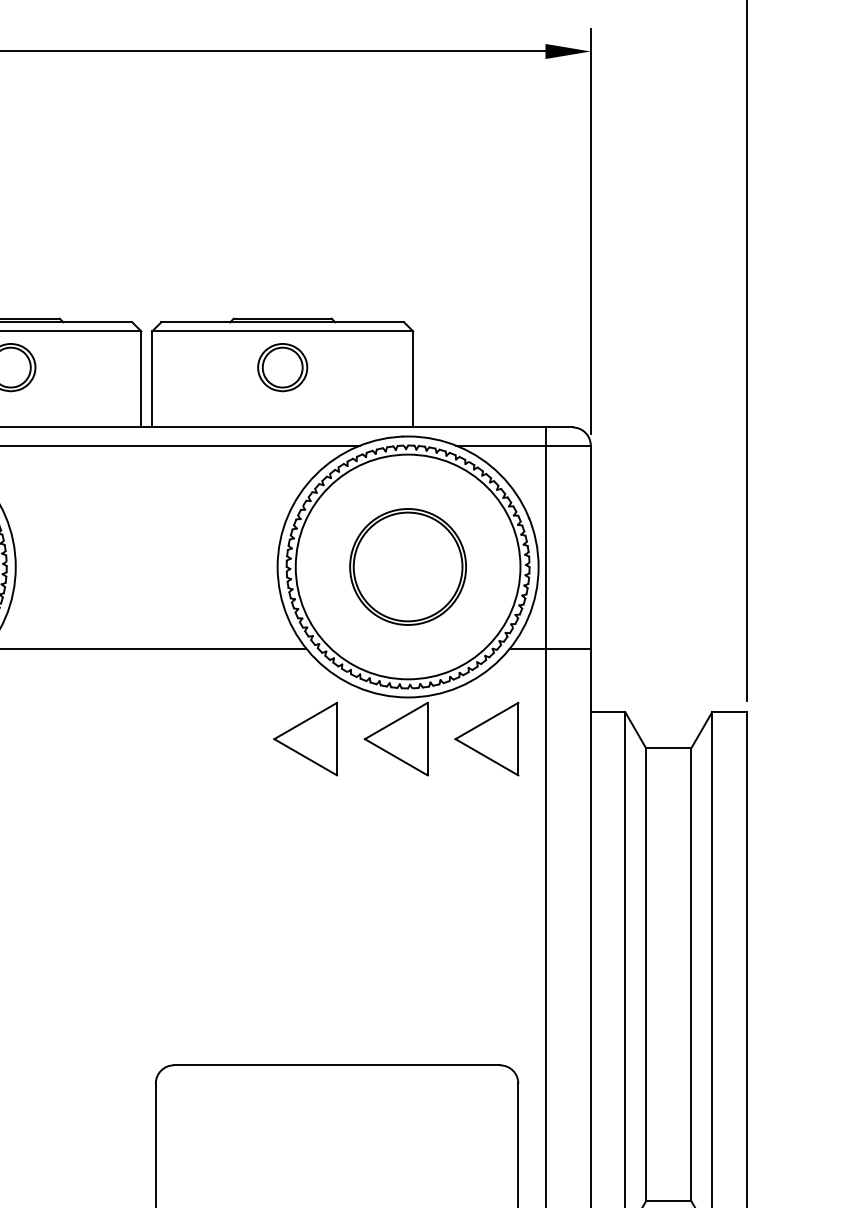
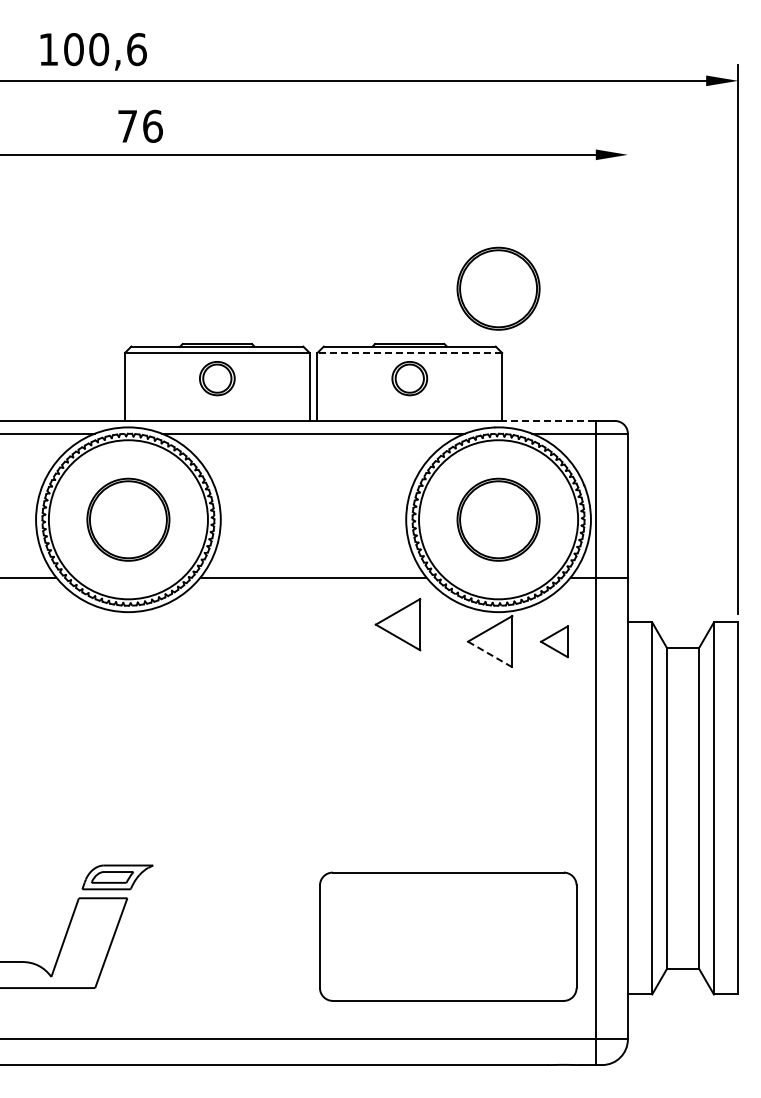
line: (590, 230) -> (627, 281), removed
part: (408, 240) -> (498, 288), added
line: (282, 332) -> (409, 353), solid -> dashed
line: (477, 426) -> (547, 420), solid -> dashed
part: (304, 738) -> (397, 624), moved
part: (487, 738) -> (554, 641), size x0.6
line: (396, 757) -> (490, 654), solid -> dashed

